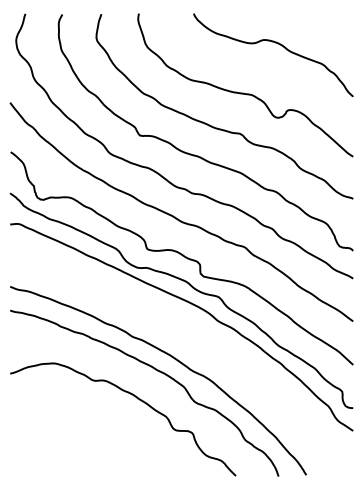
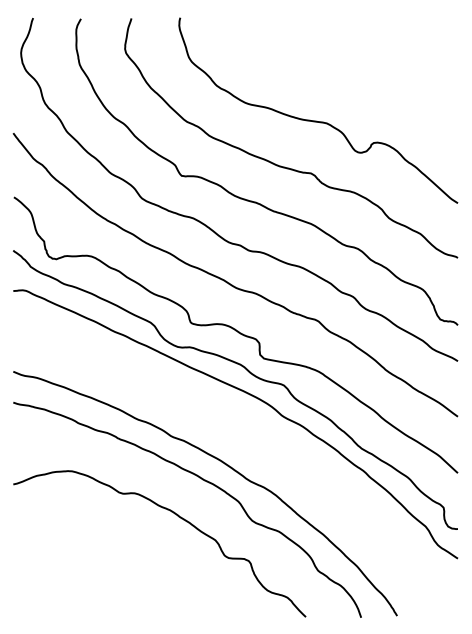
curve: (278, 44) -> (360, 57), removed

